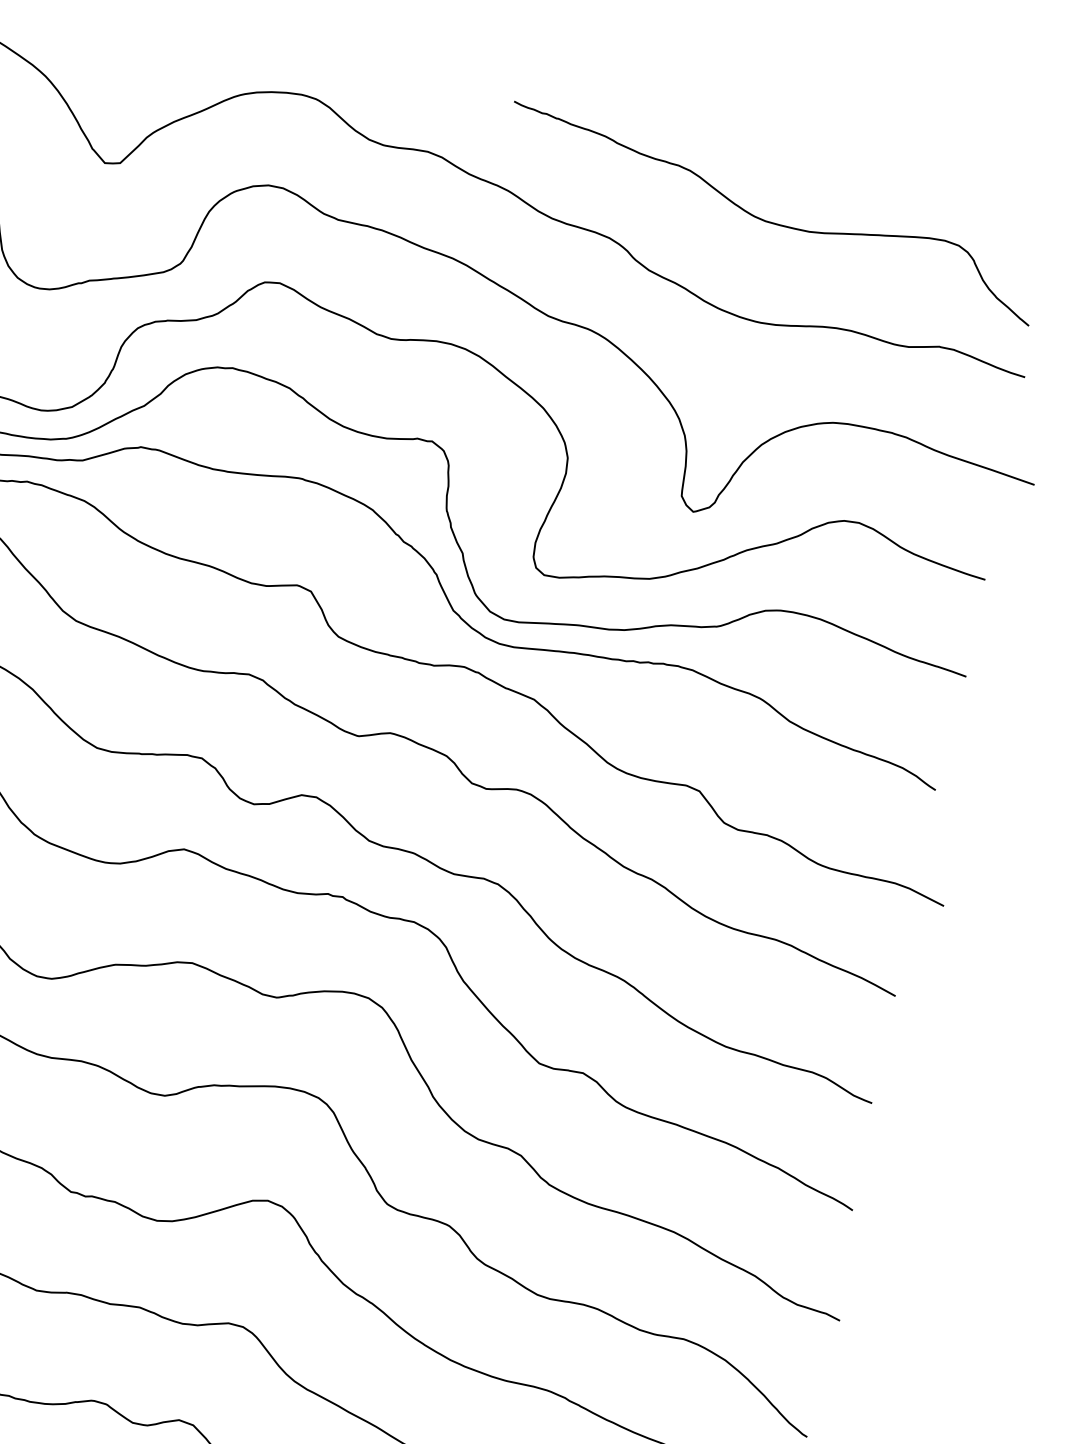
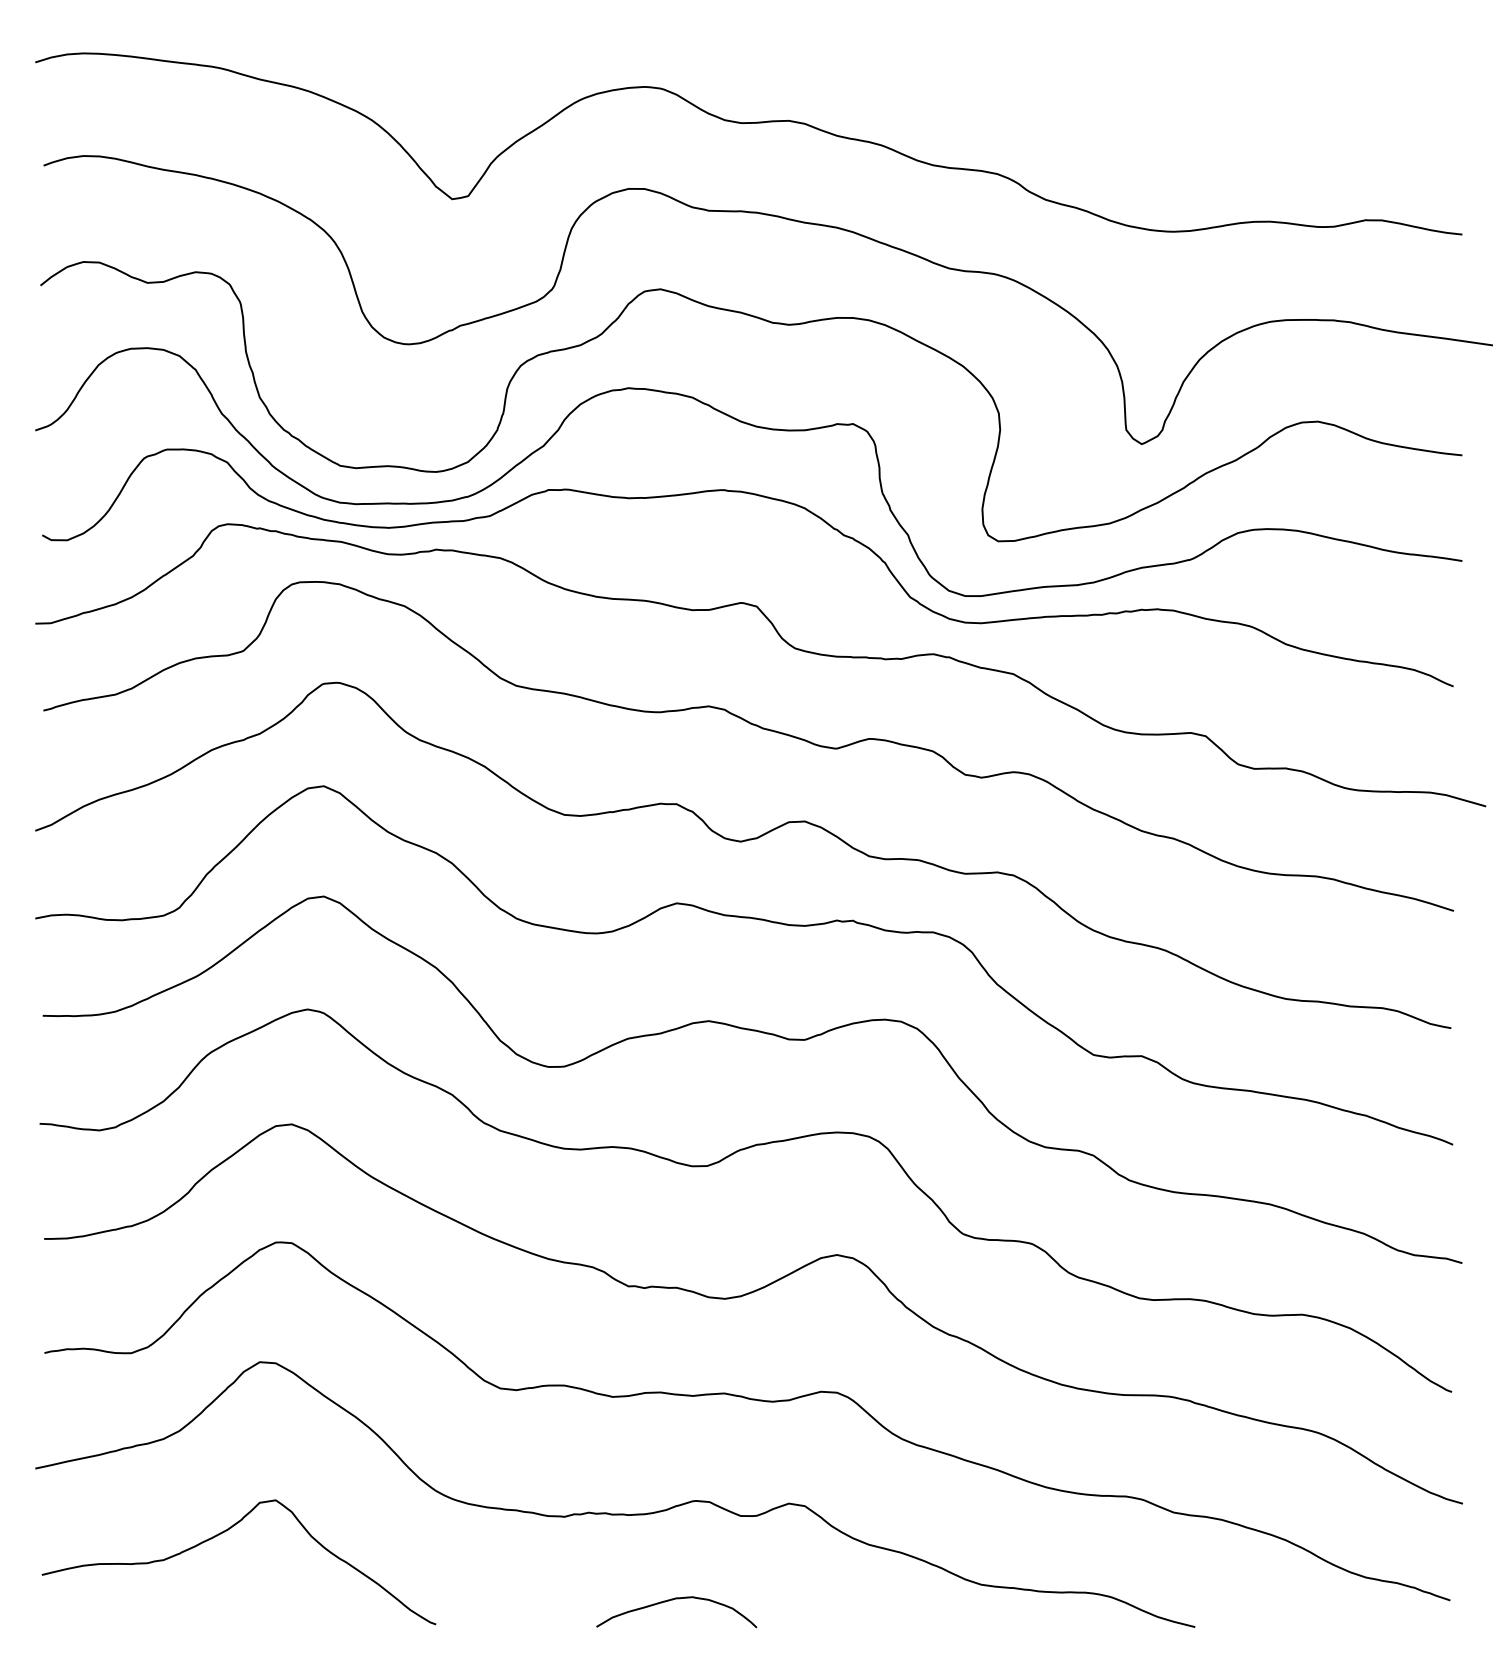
curve: (770, 221) -> (1162, 123), removed

